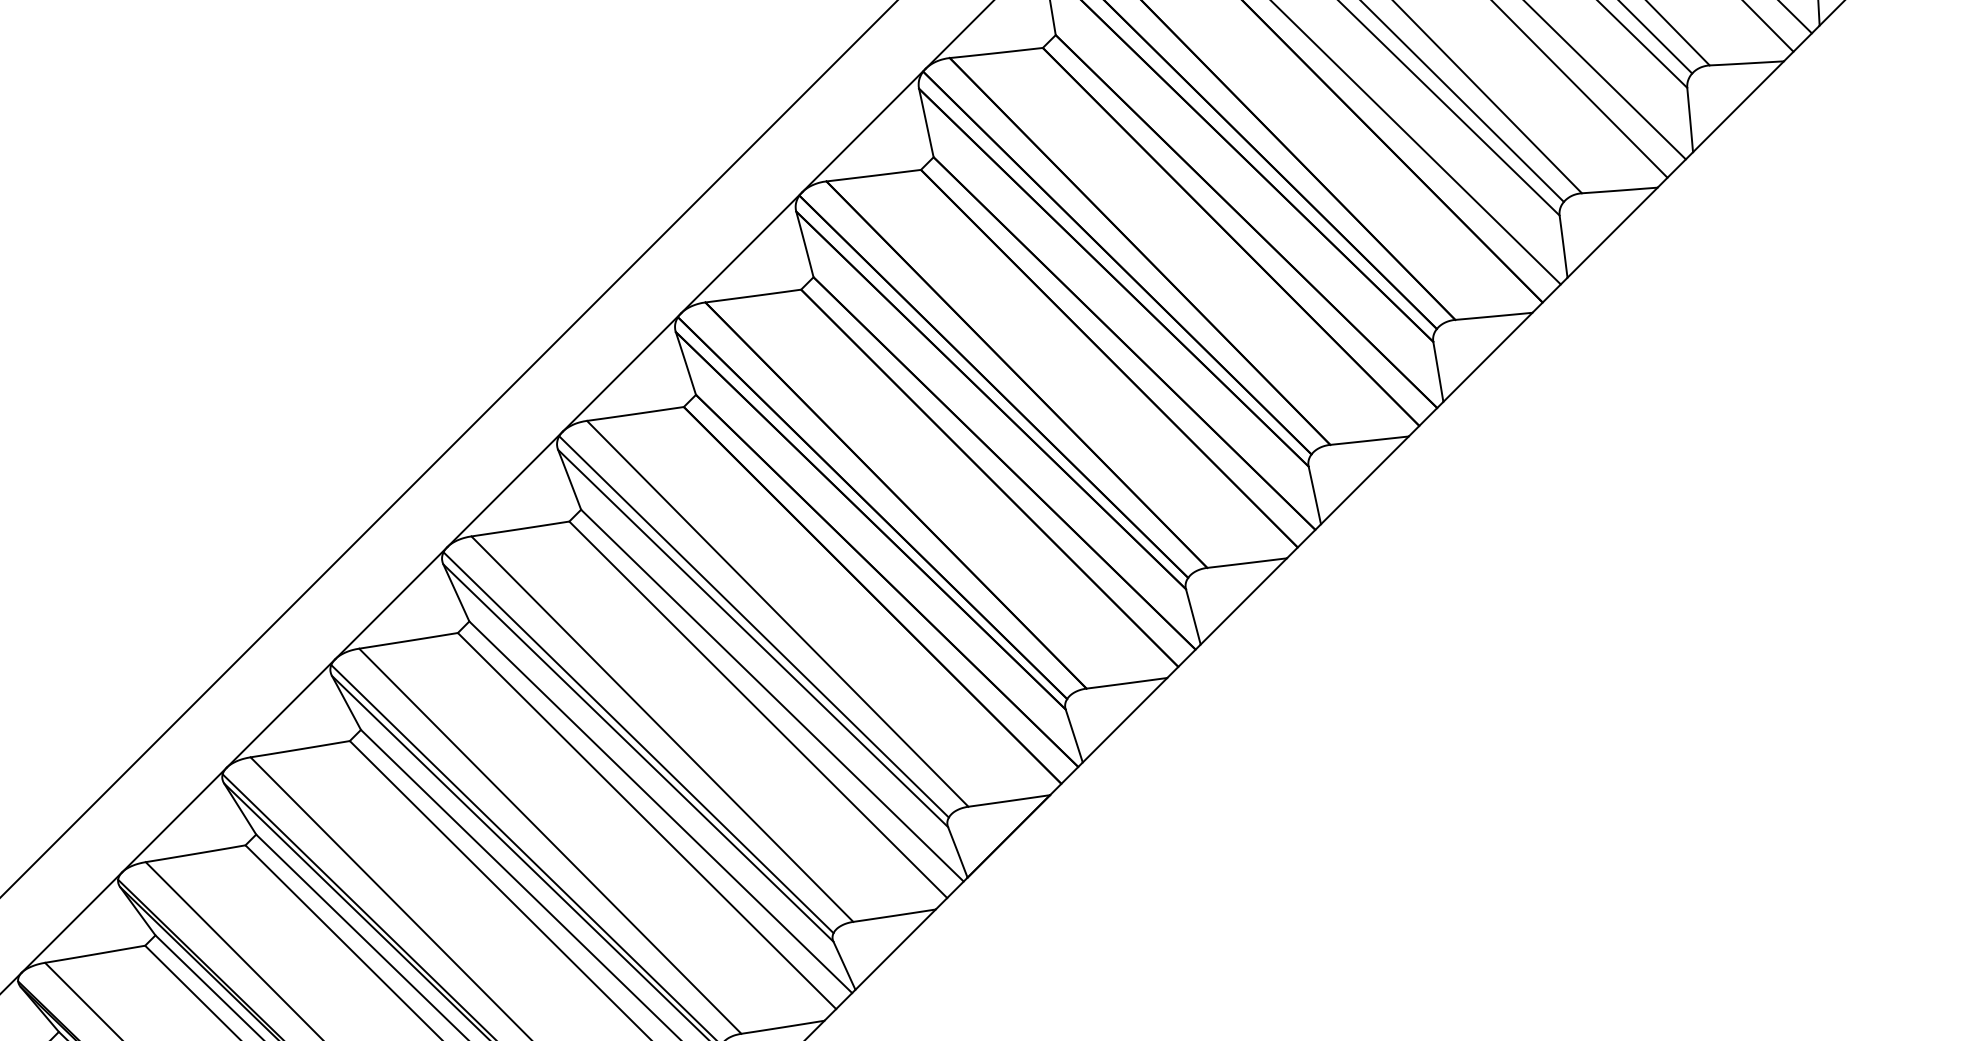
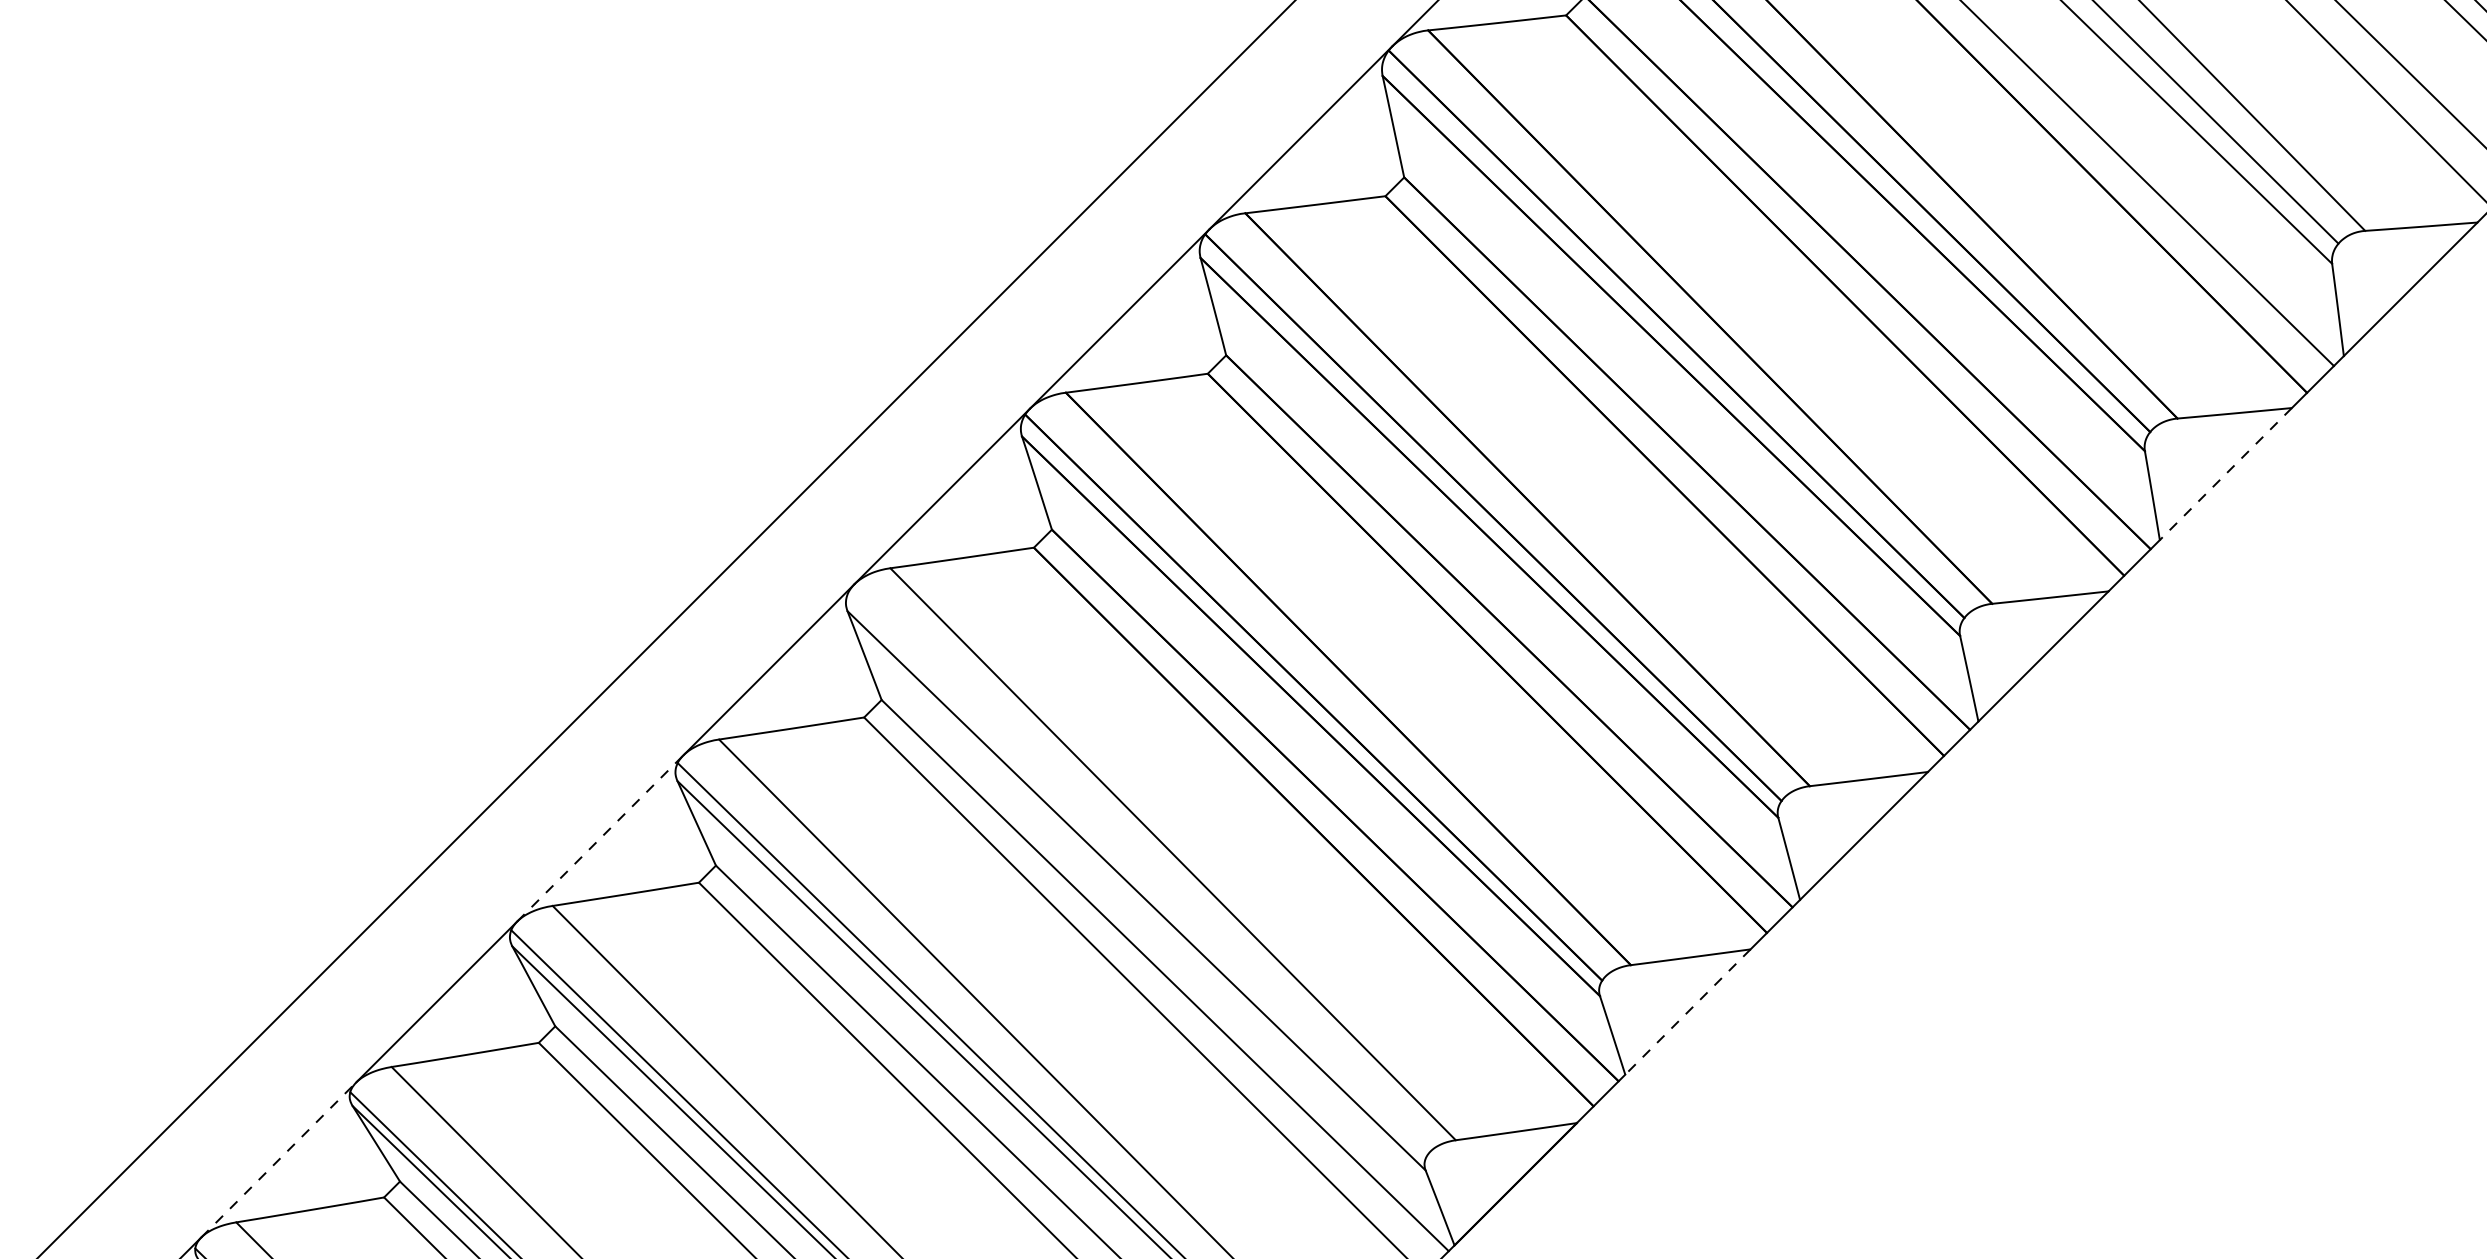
line: (1487, 357) -> (2225, 474), solid -> dashed
line: (391, 602) -> (600, 837), solid -> dashed
line: (753, 626) -> (1137, 873), removed
line: (1125, 720) -> (1688, 1012), solid -> dashed
line: (174, 819) -> (278, 1159), solid -> dashed

